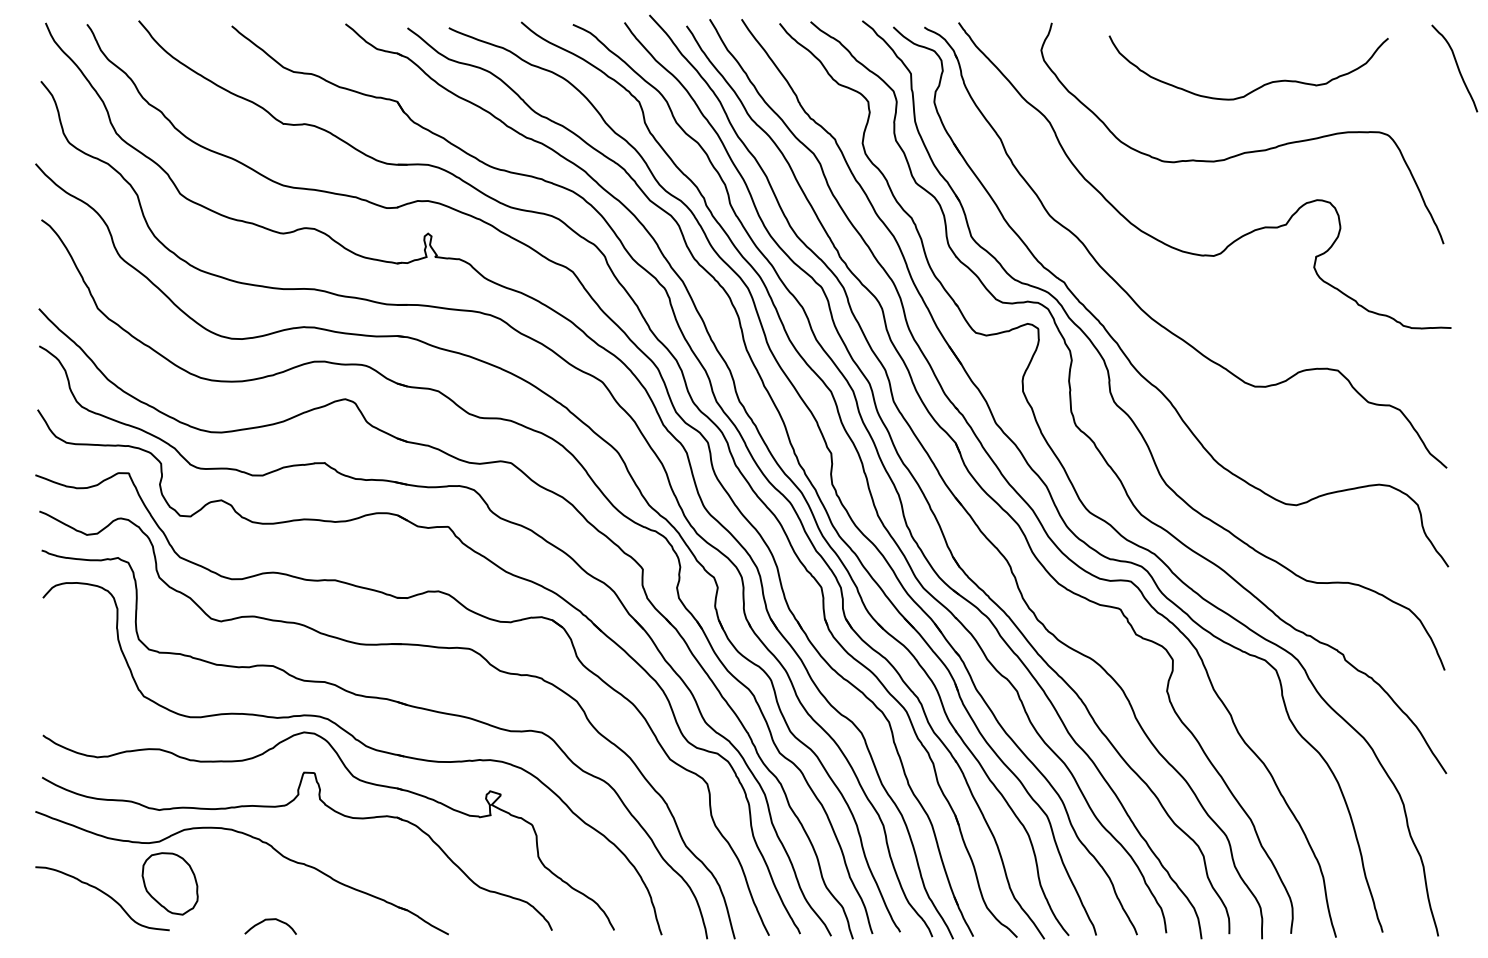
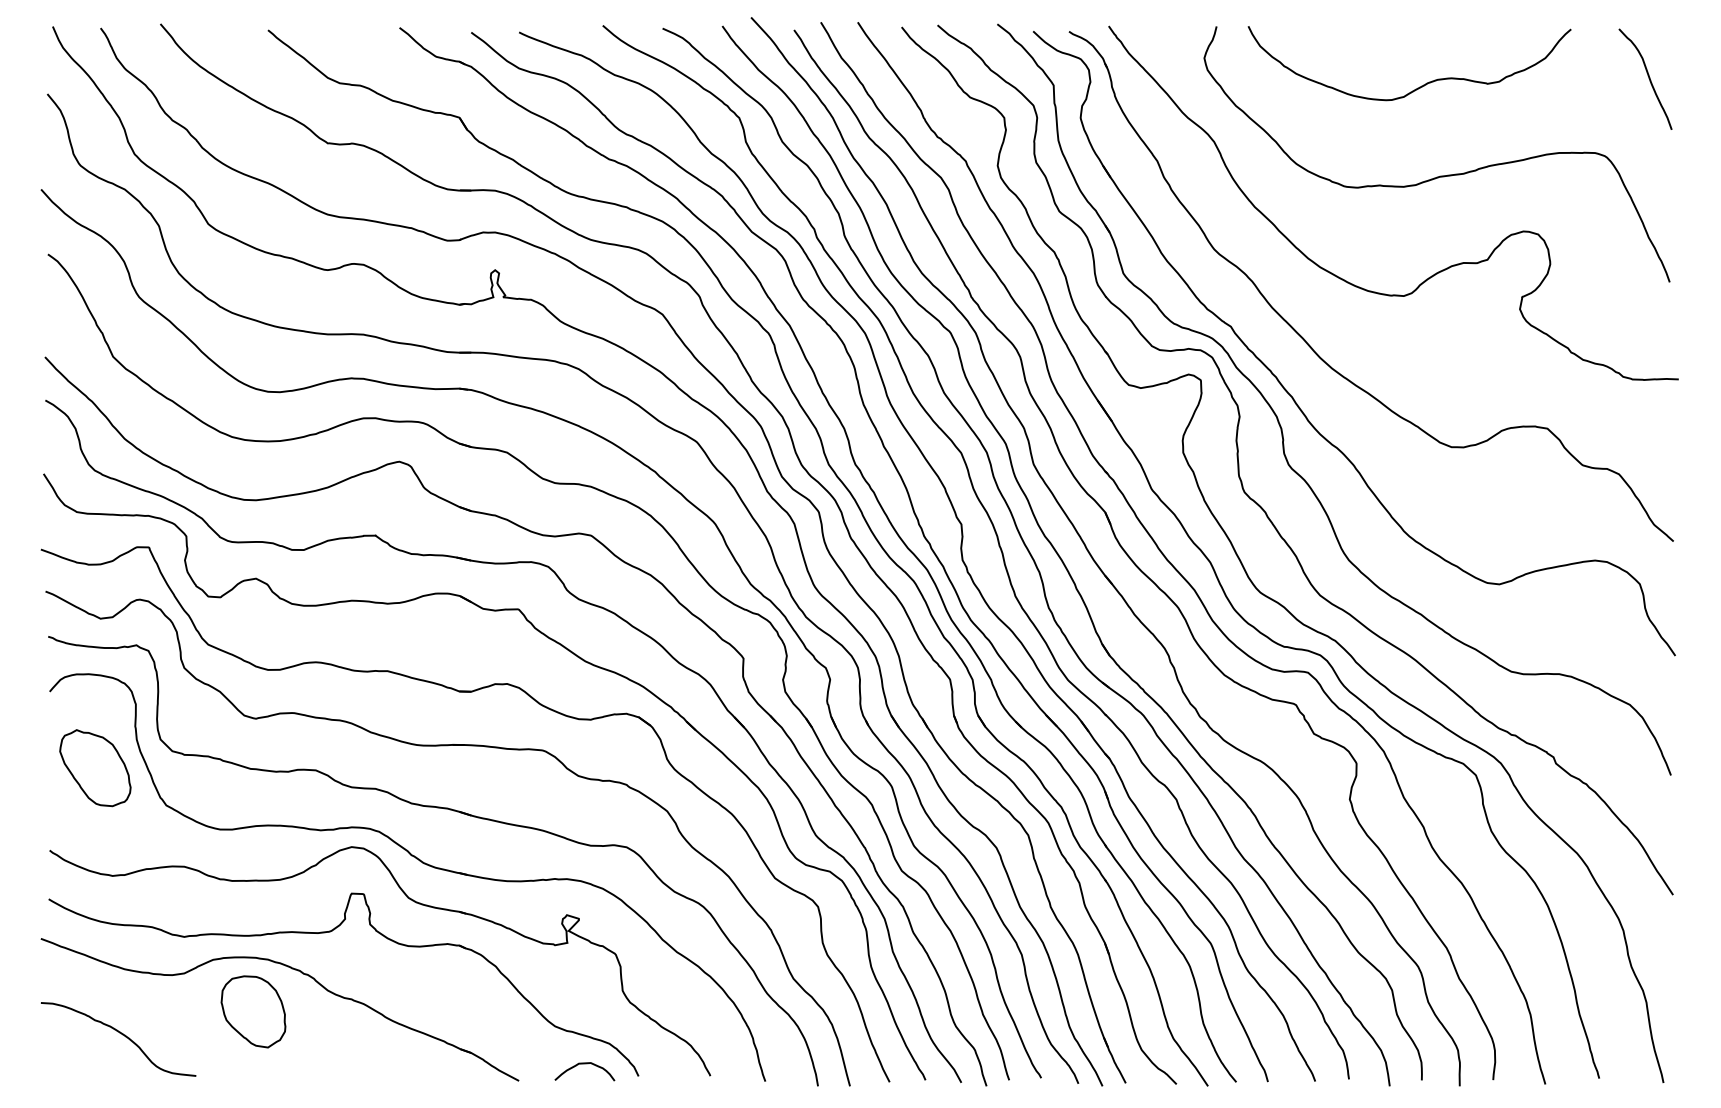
curve: (1456, 66) -> (1647, 76), moved
curve: (1257, 87) -> (1419, 86), moved
part: (82, 663) -> (95, 767), added
part: (169, 883) -> (252, 1011), moved
curve: (270, 920) -> (584, 1064), moved

